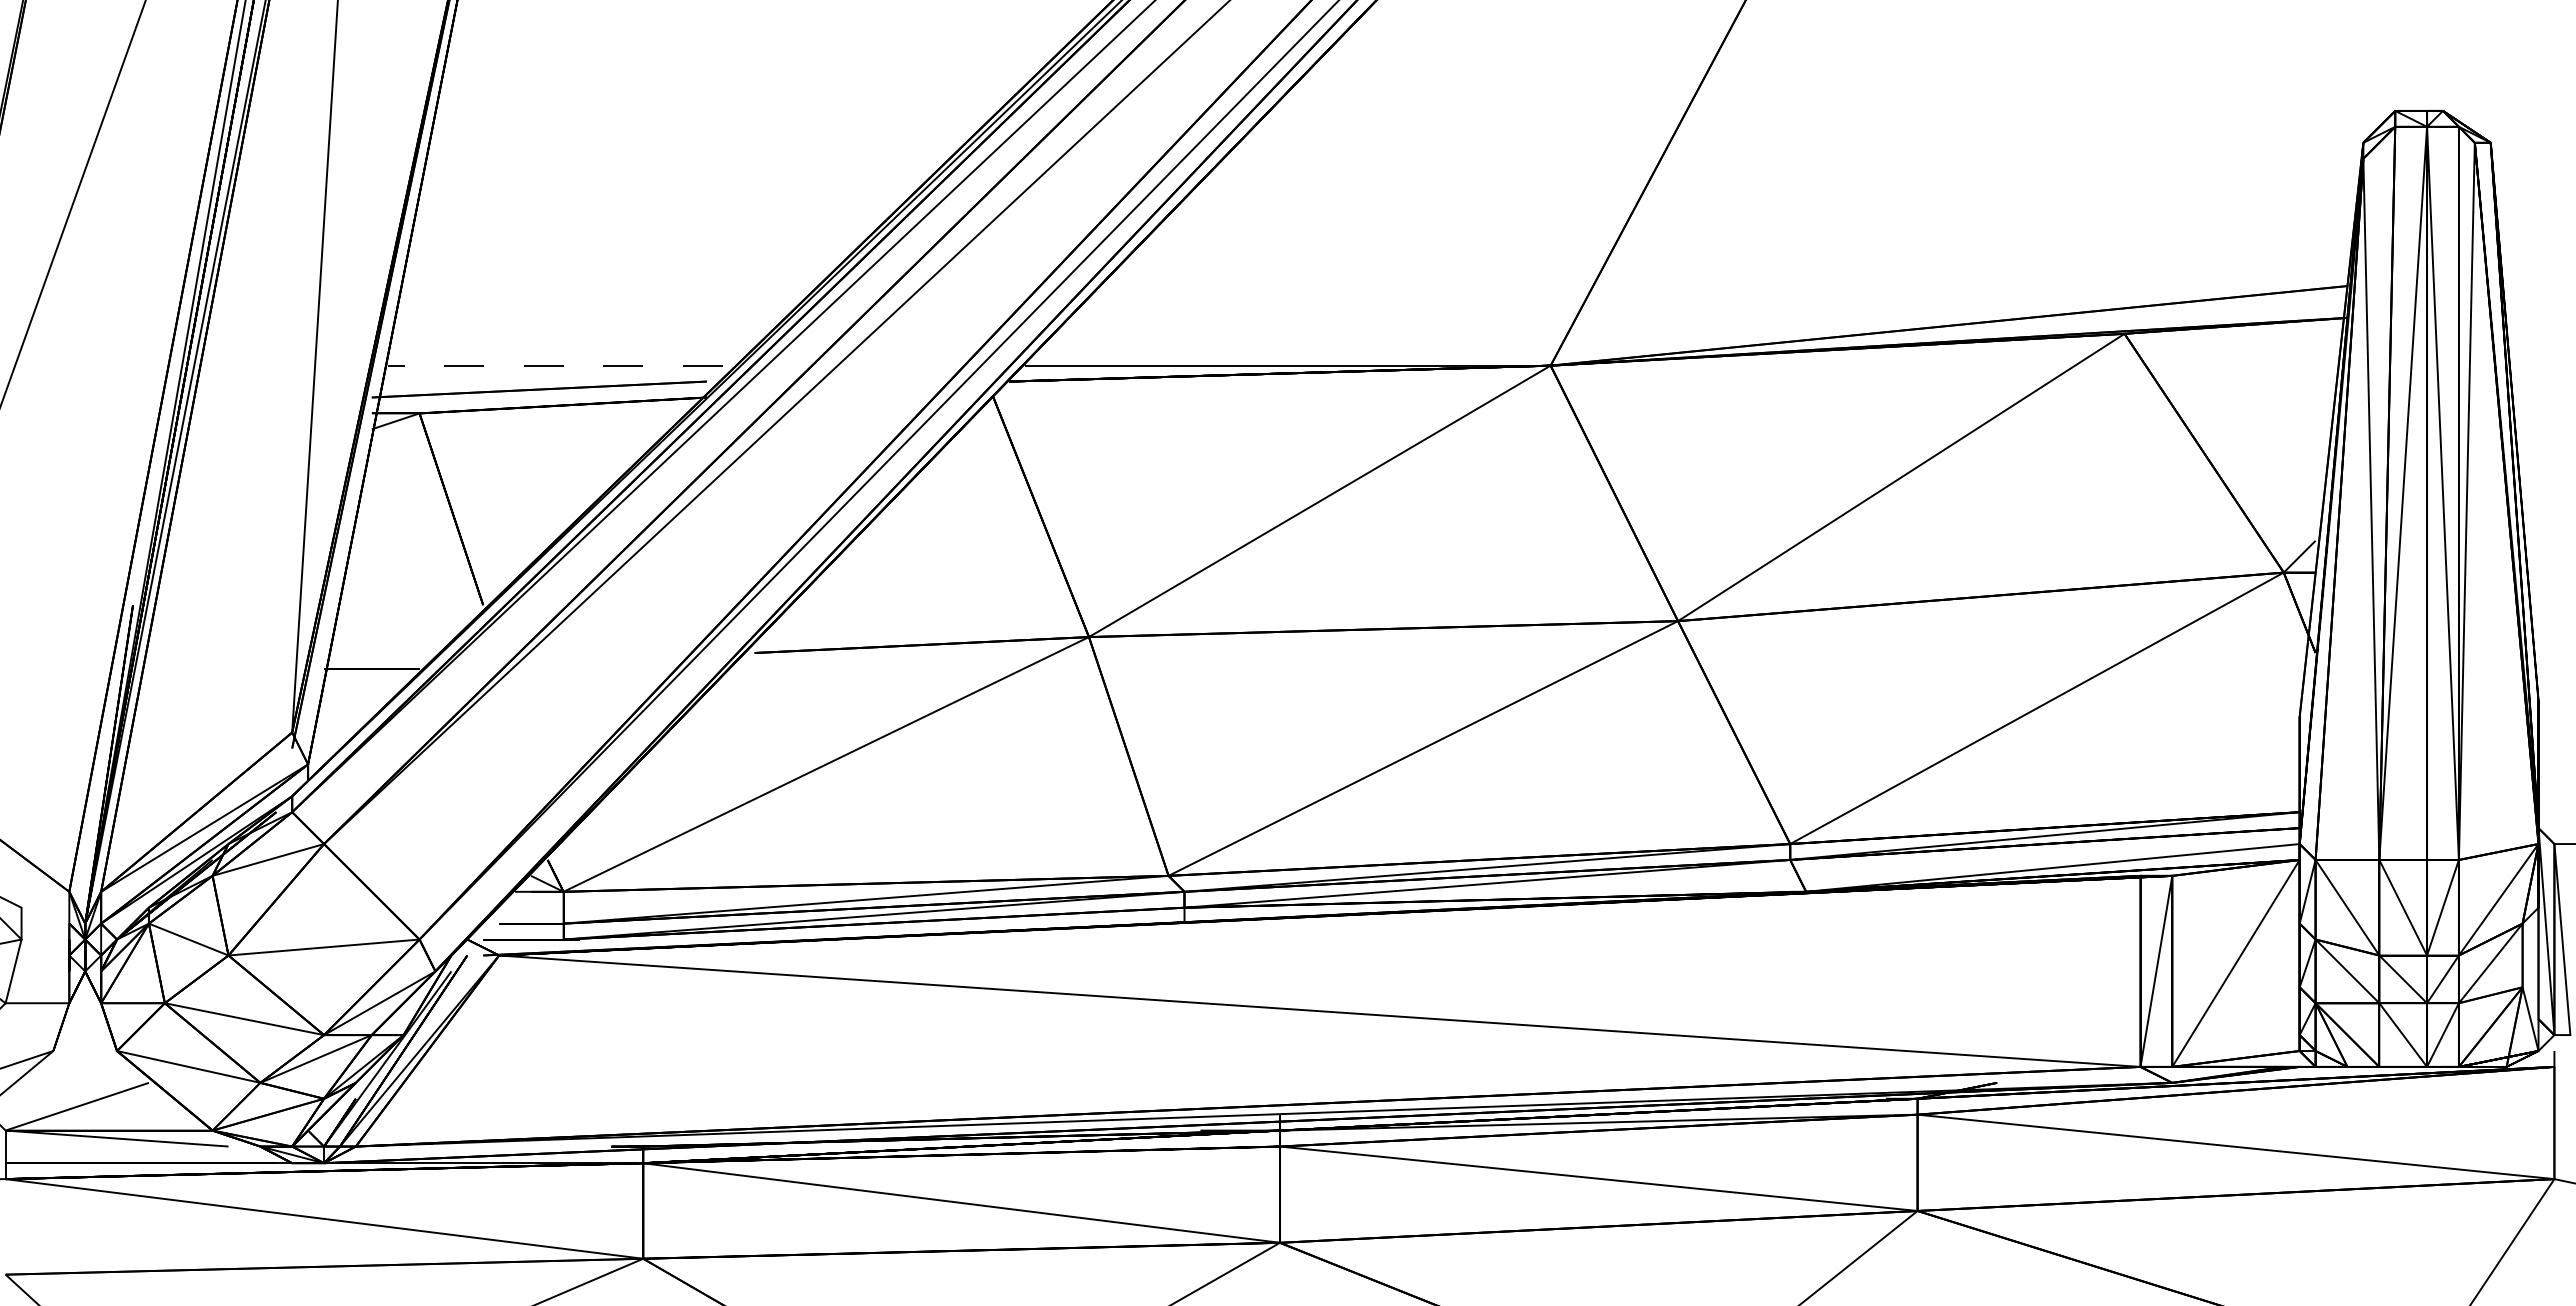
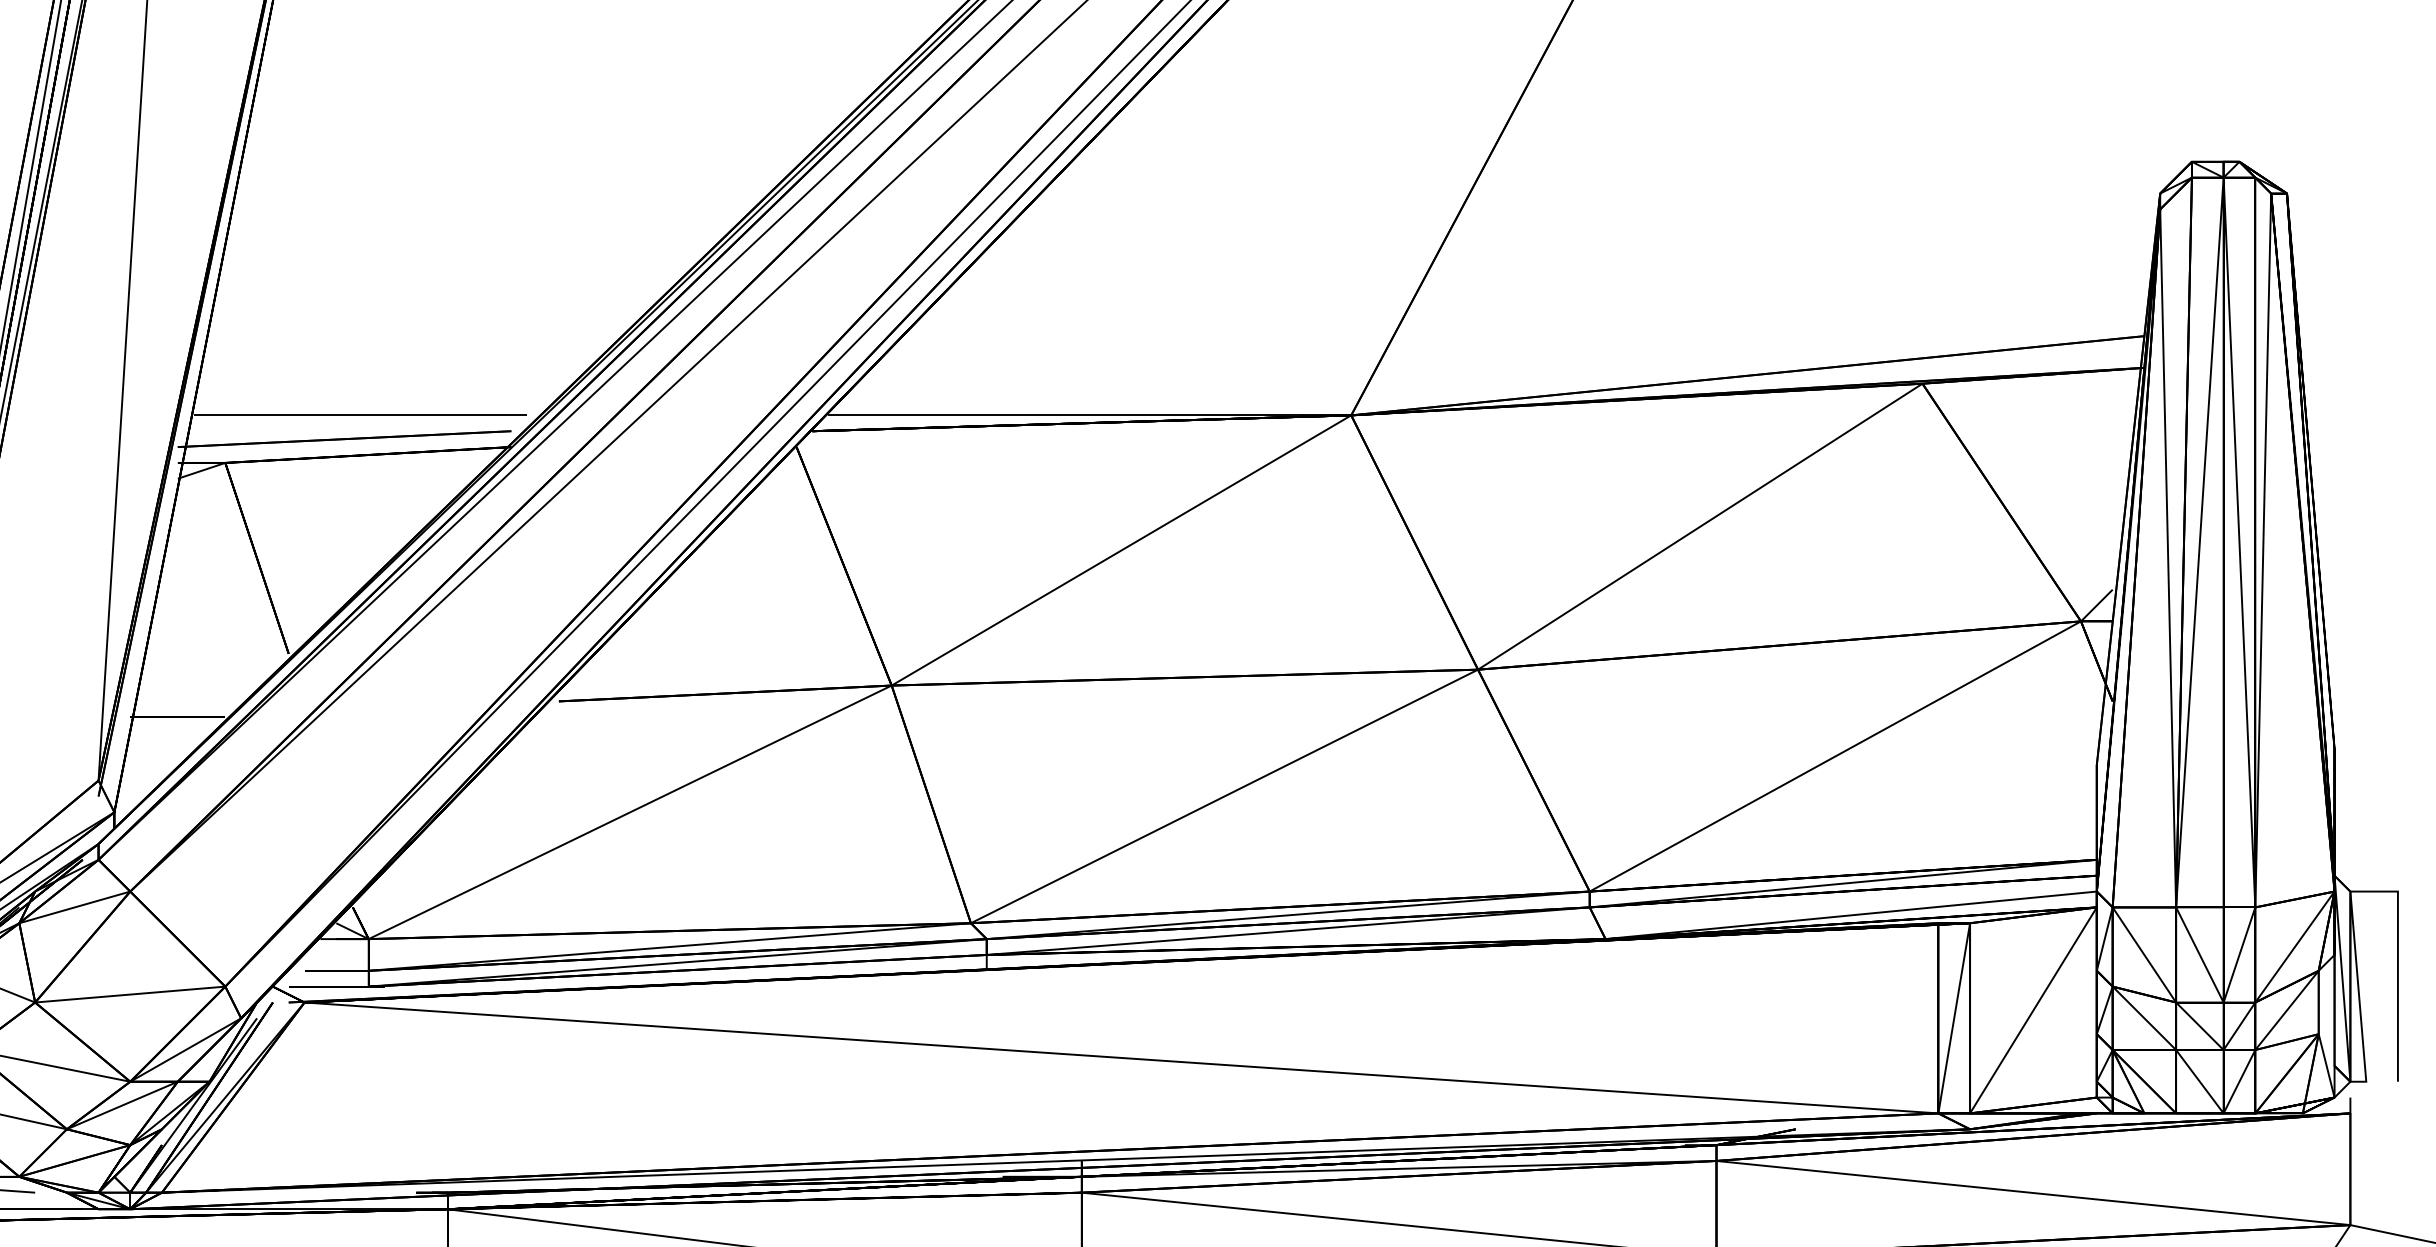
line: (555, 365) -> (360, 415), dashed -> solid

